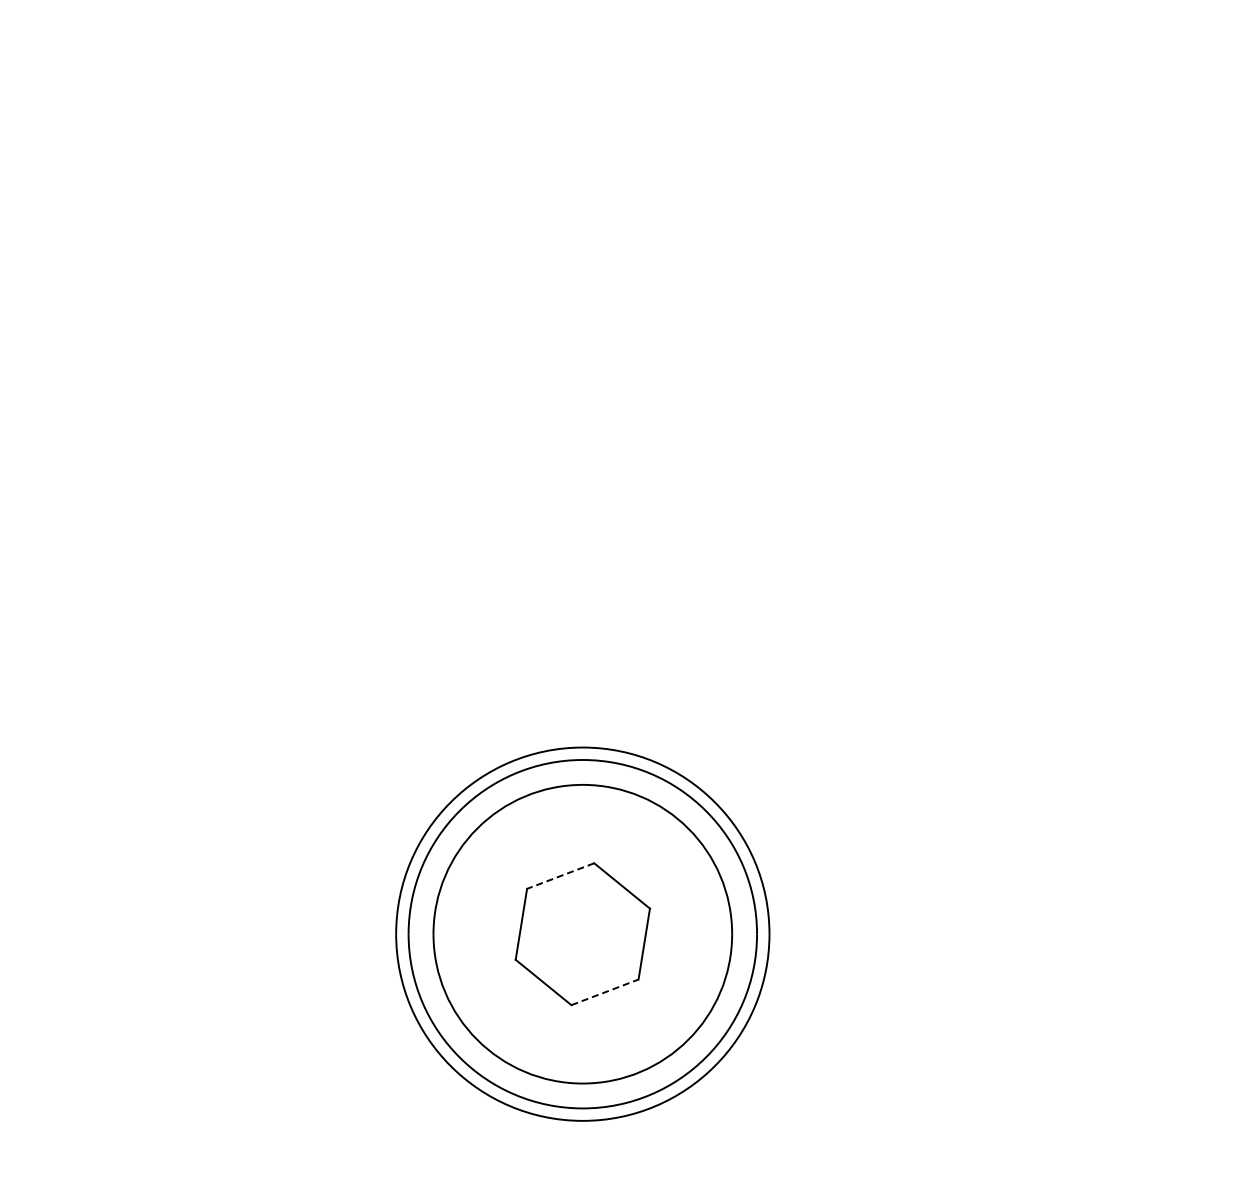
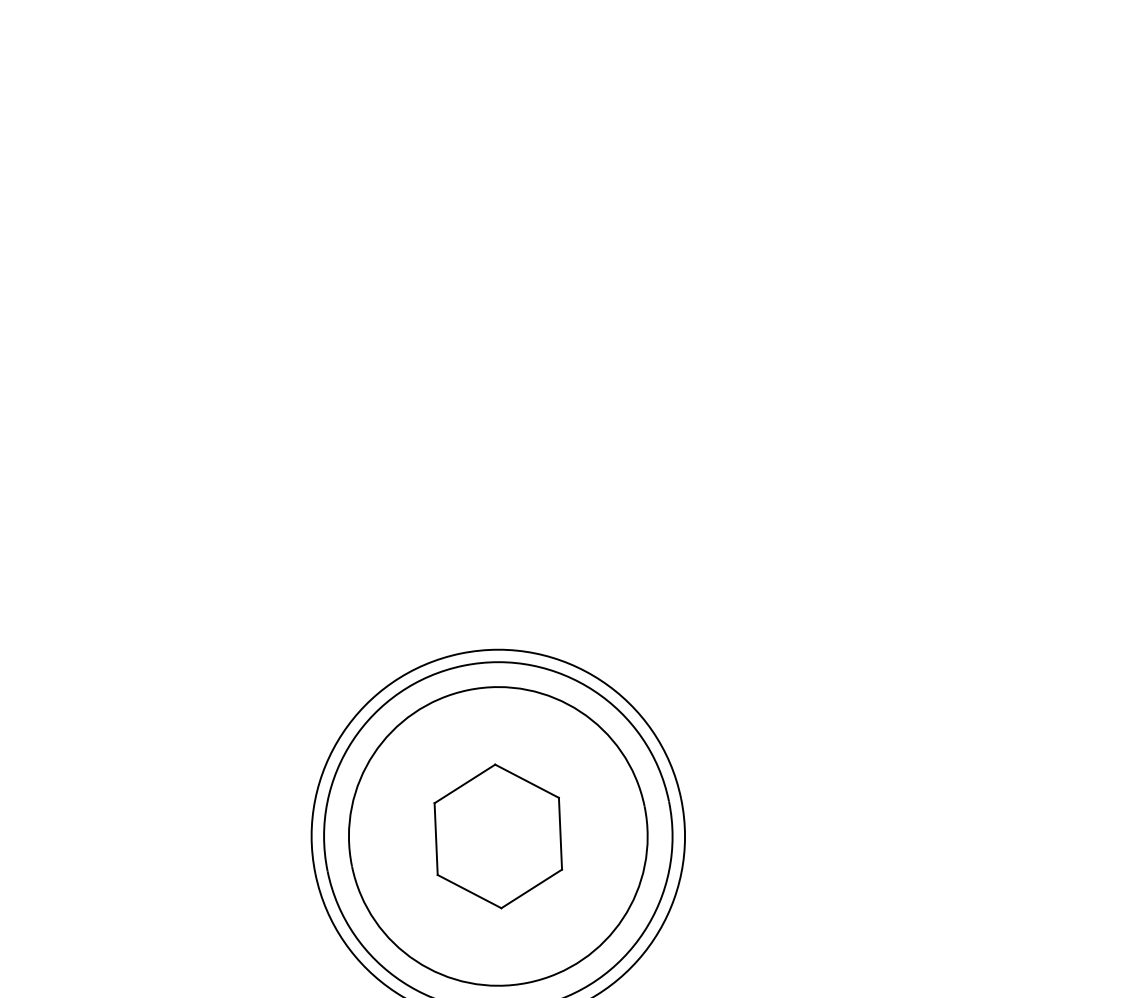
line: (560, 876) -> (464, 784), dashed -> solid
line: (604, 992) -> (531, 889), dashed -> solid

